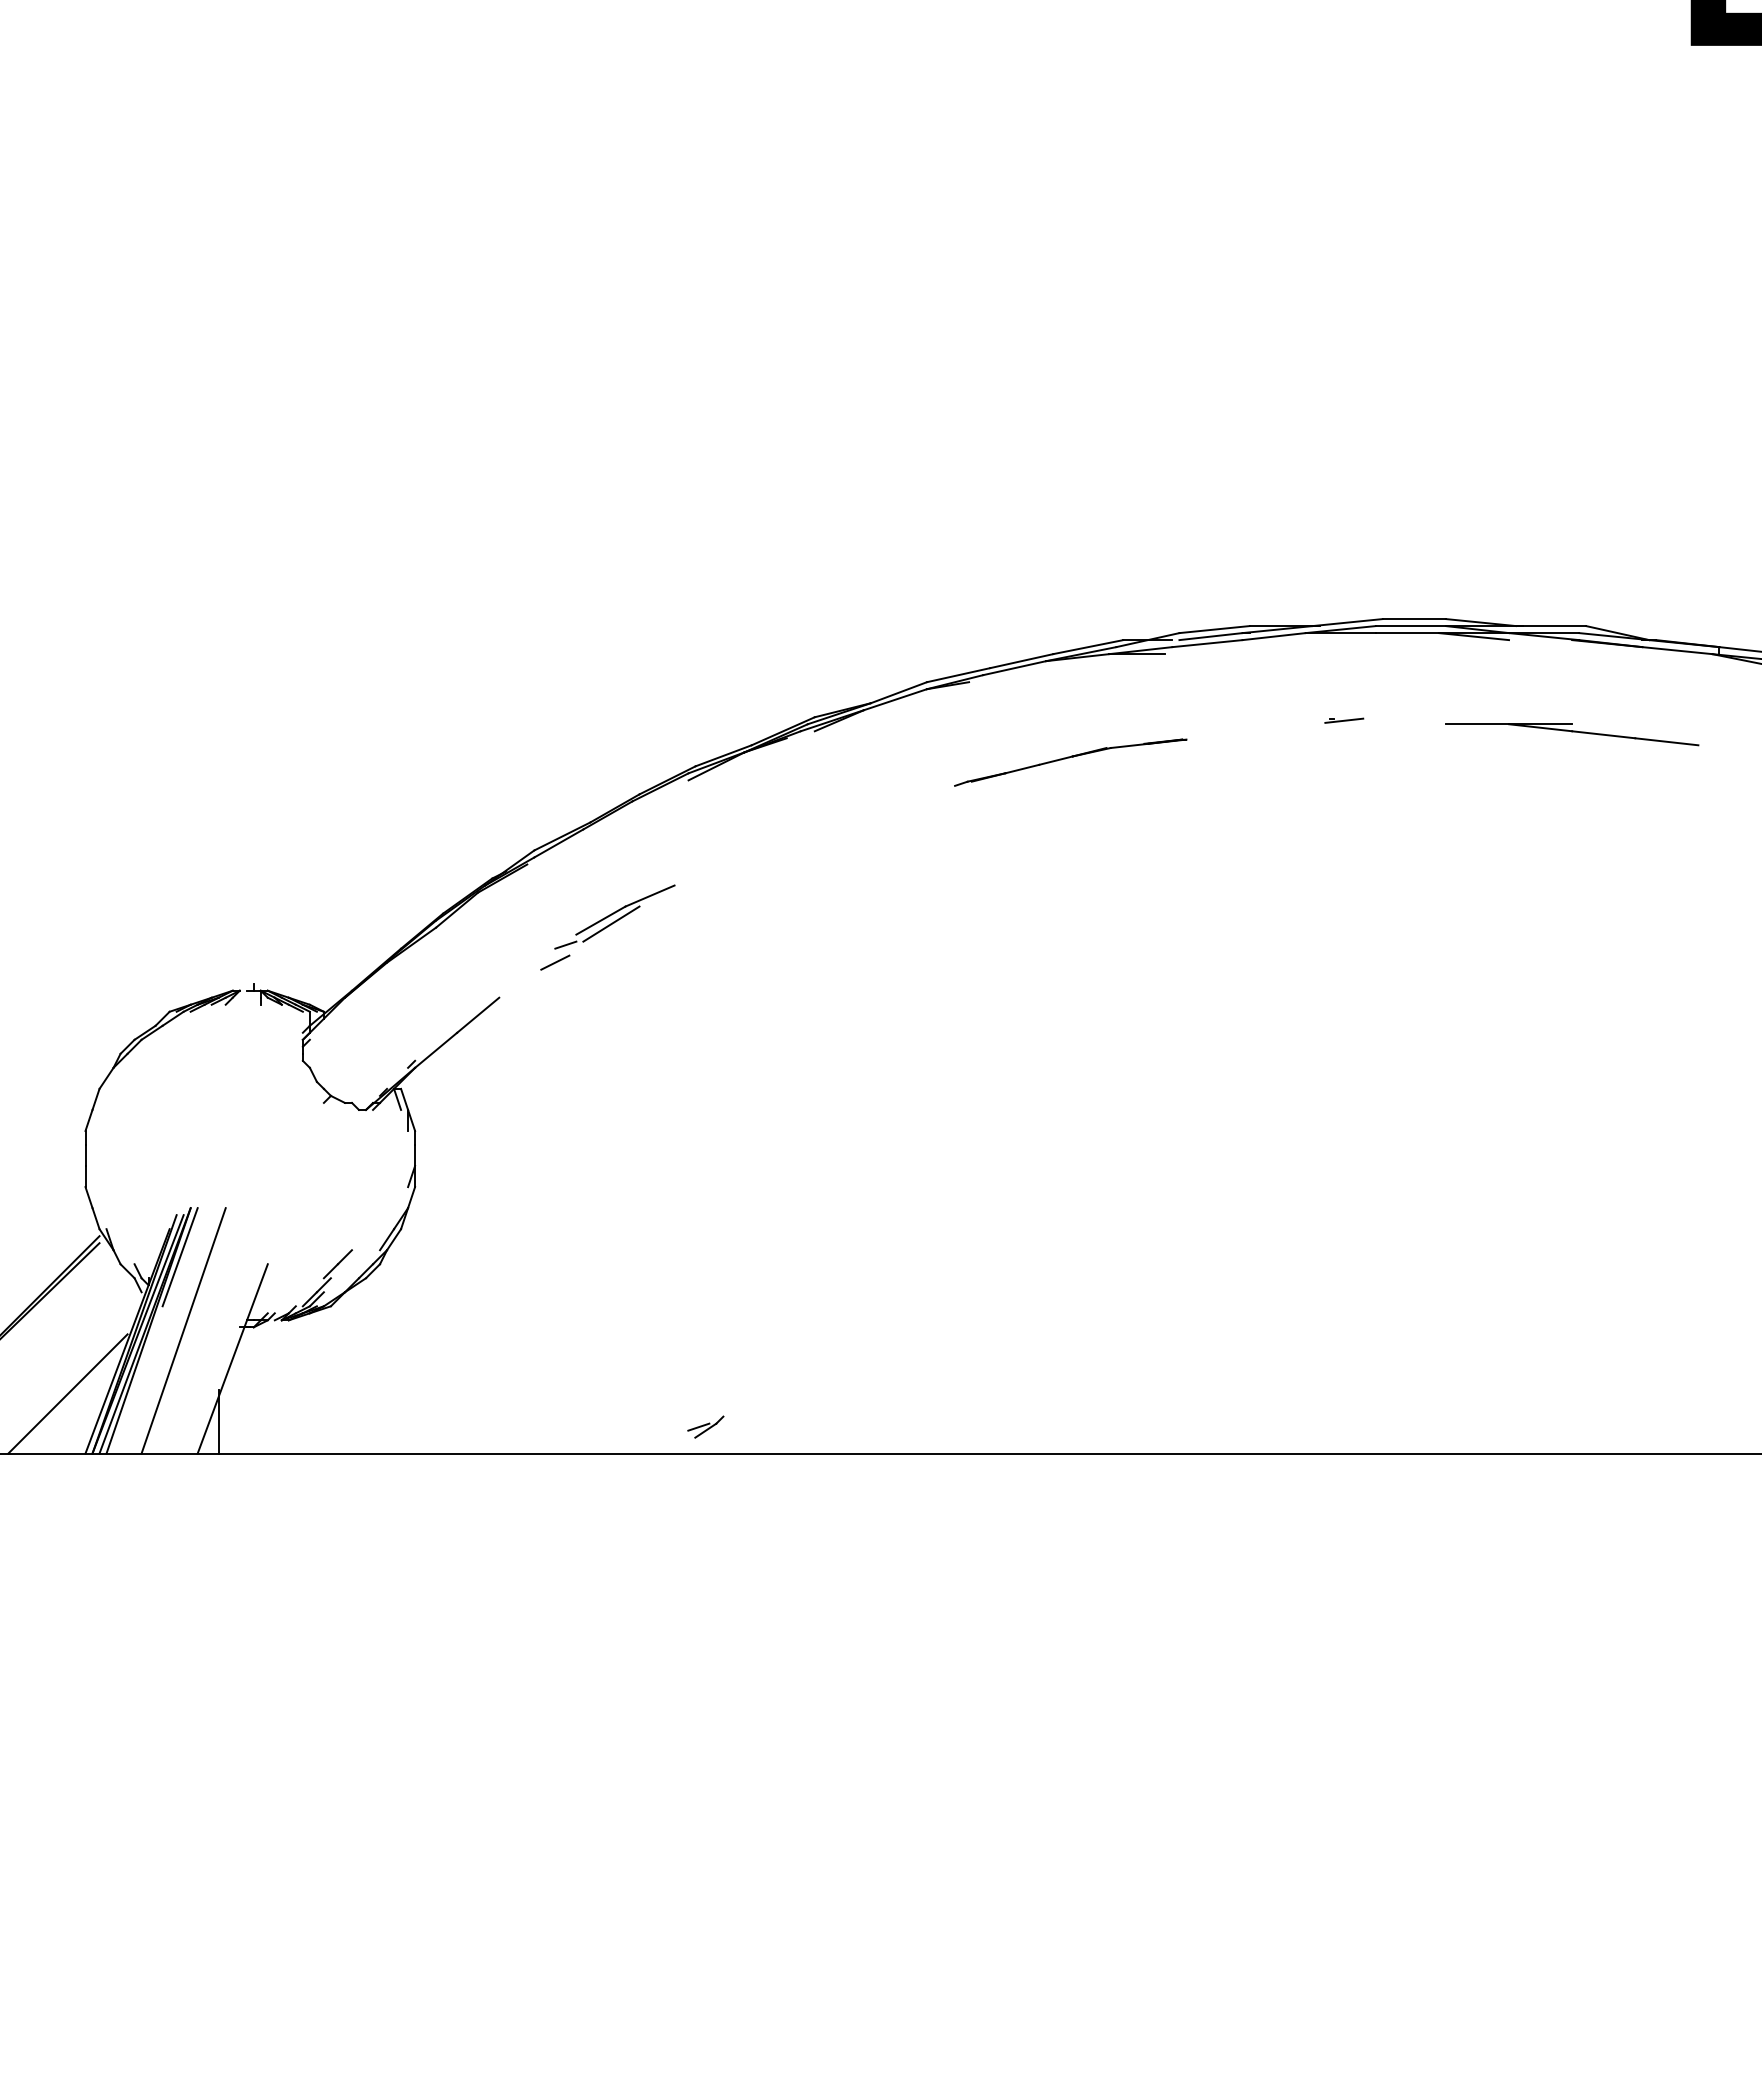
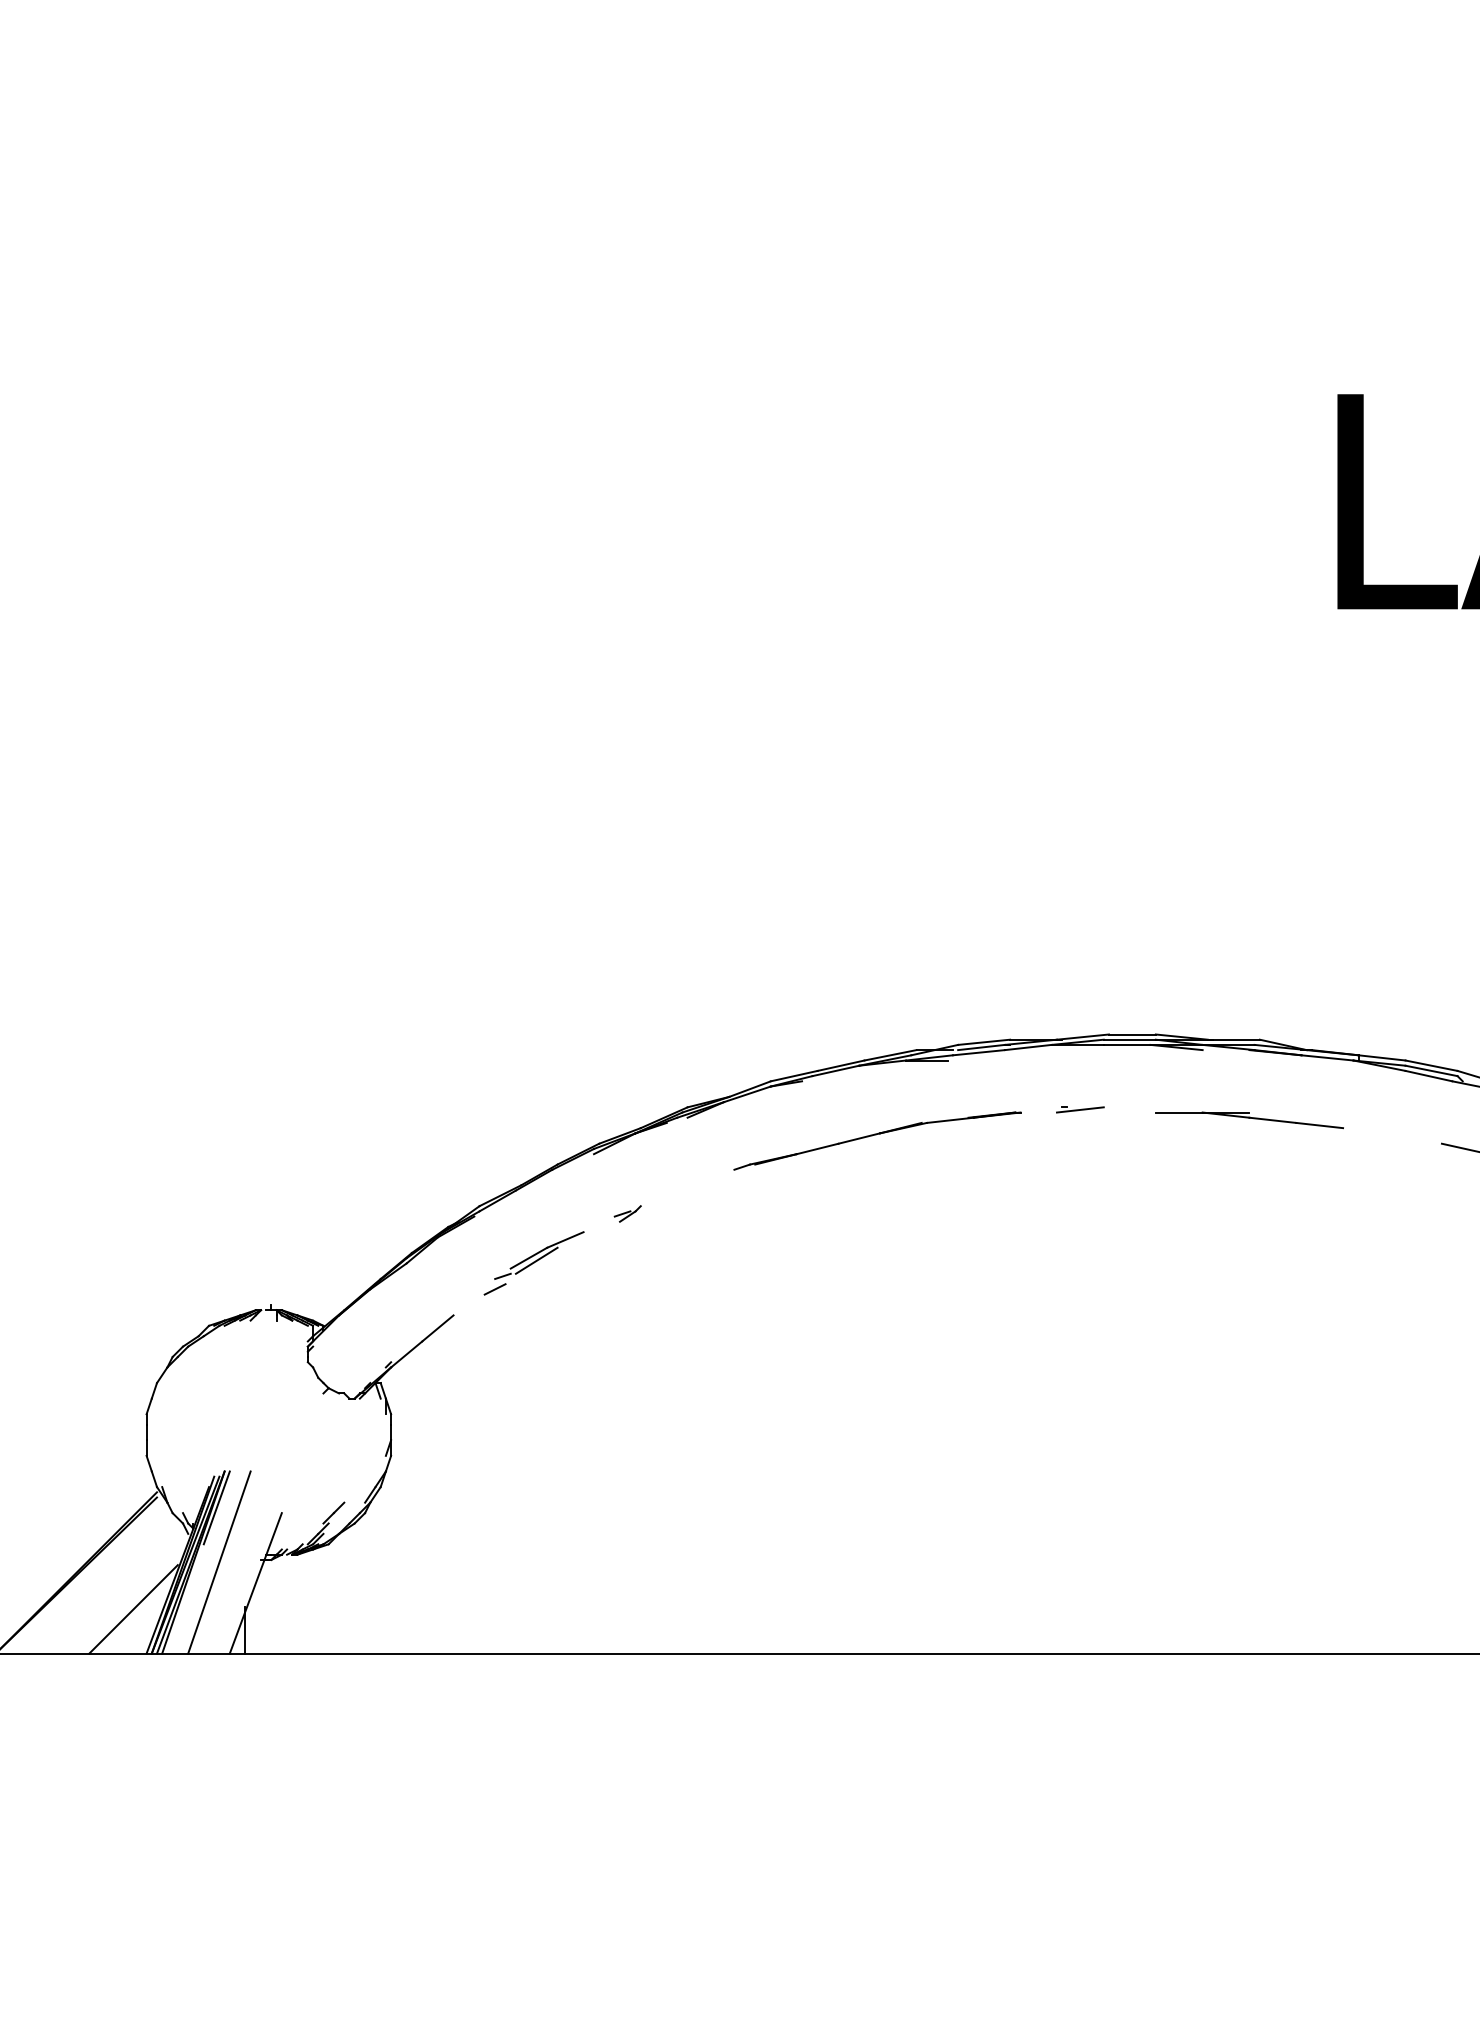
part: (1344, 720) -> (1080, 1109), size x1.67
part: (1070, 761) -> (877, 1140), size x1.67
part: (705, 1426) -> (627, 1213), moved

